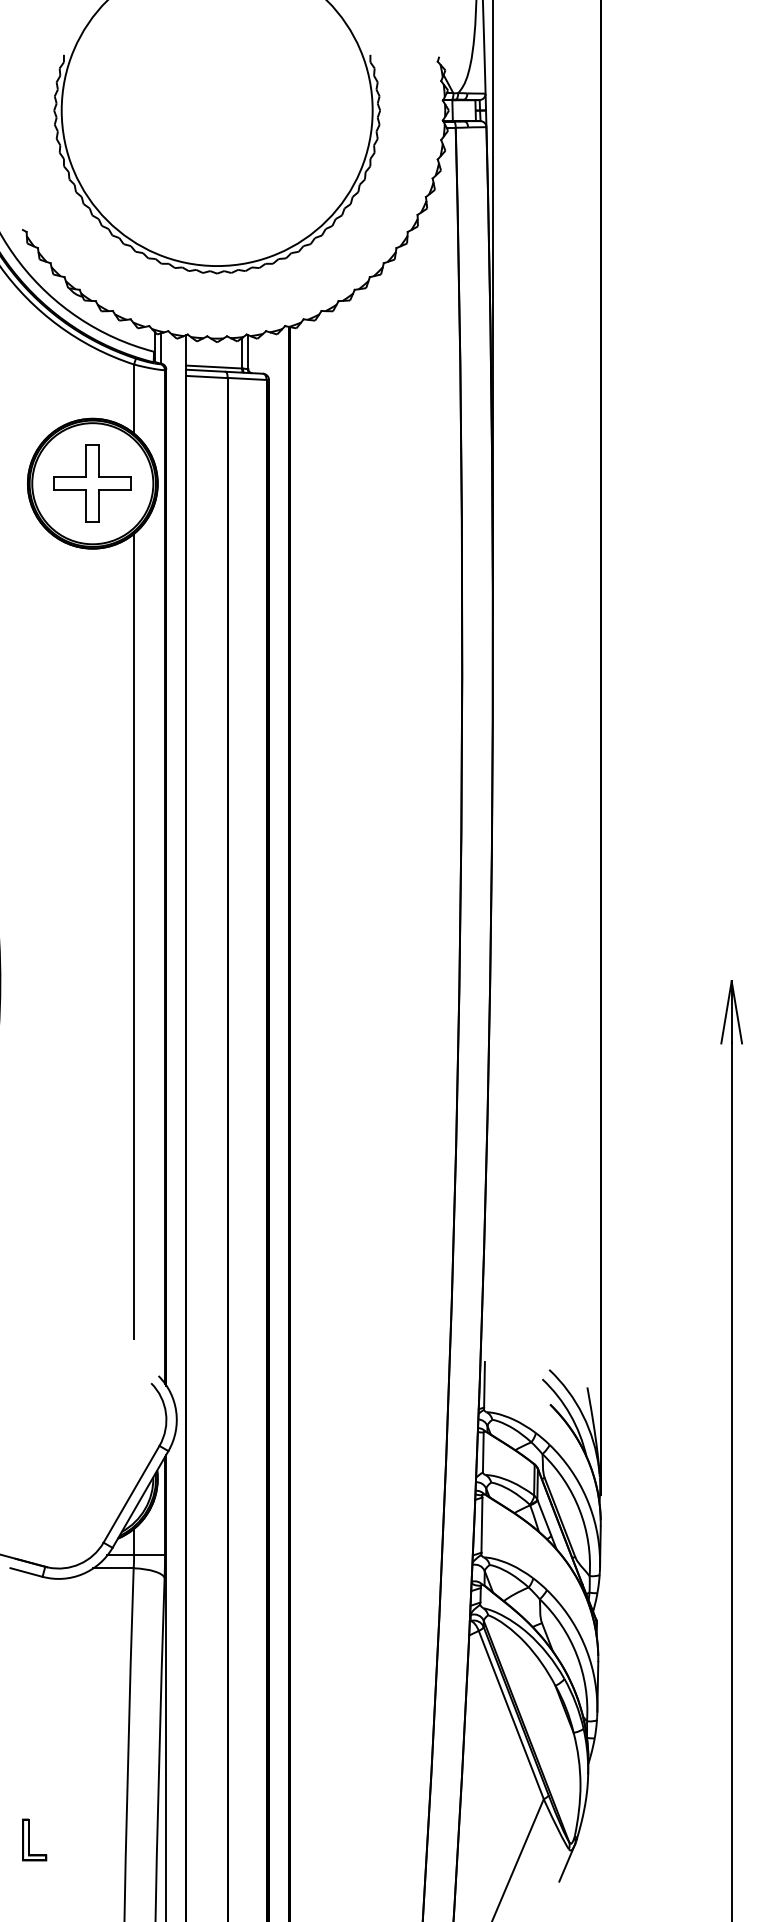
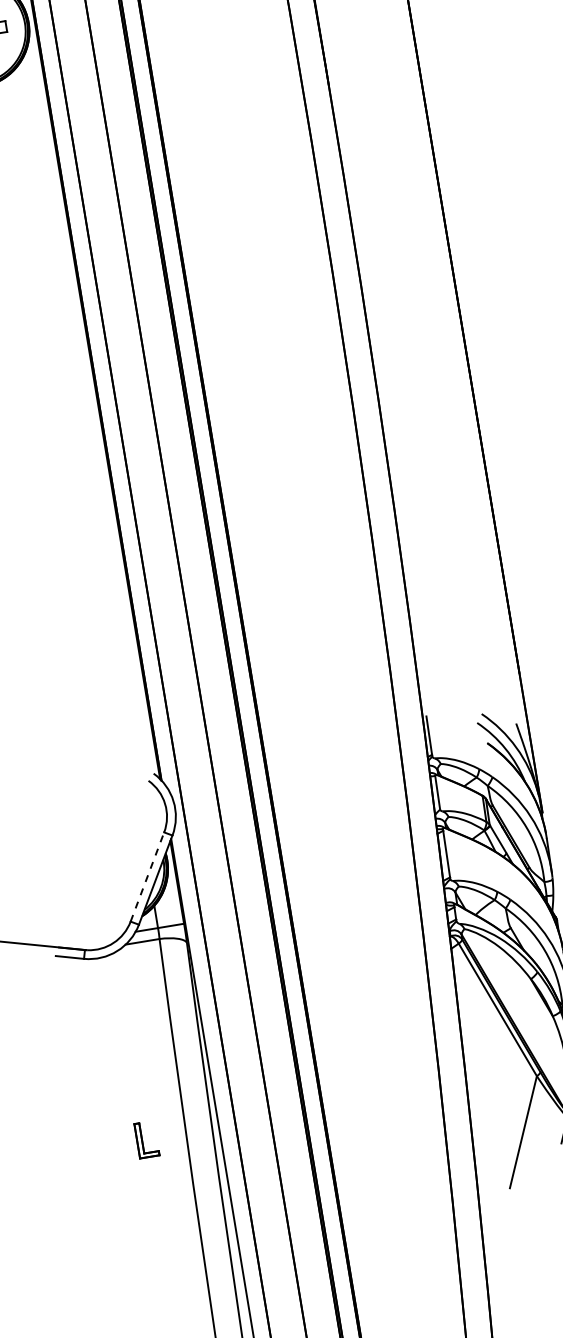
line: (134, 936) -> (72, 407), removed
line: (131, 1494) -> (147, 877), solid -> dashed
part: (34, 1839) -> (146, 1139), moved

